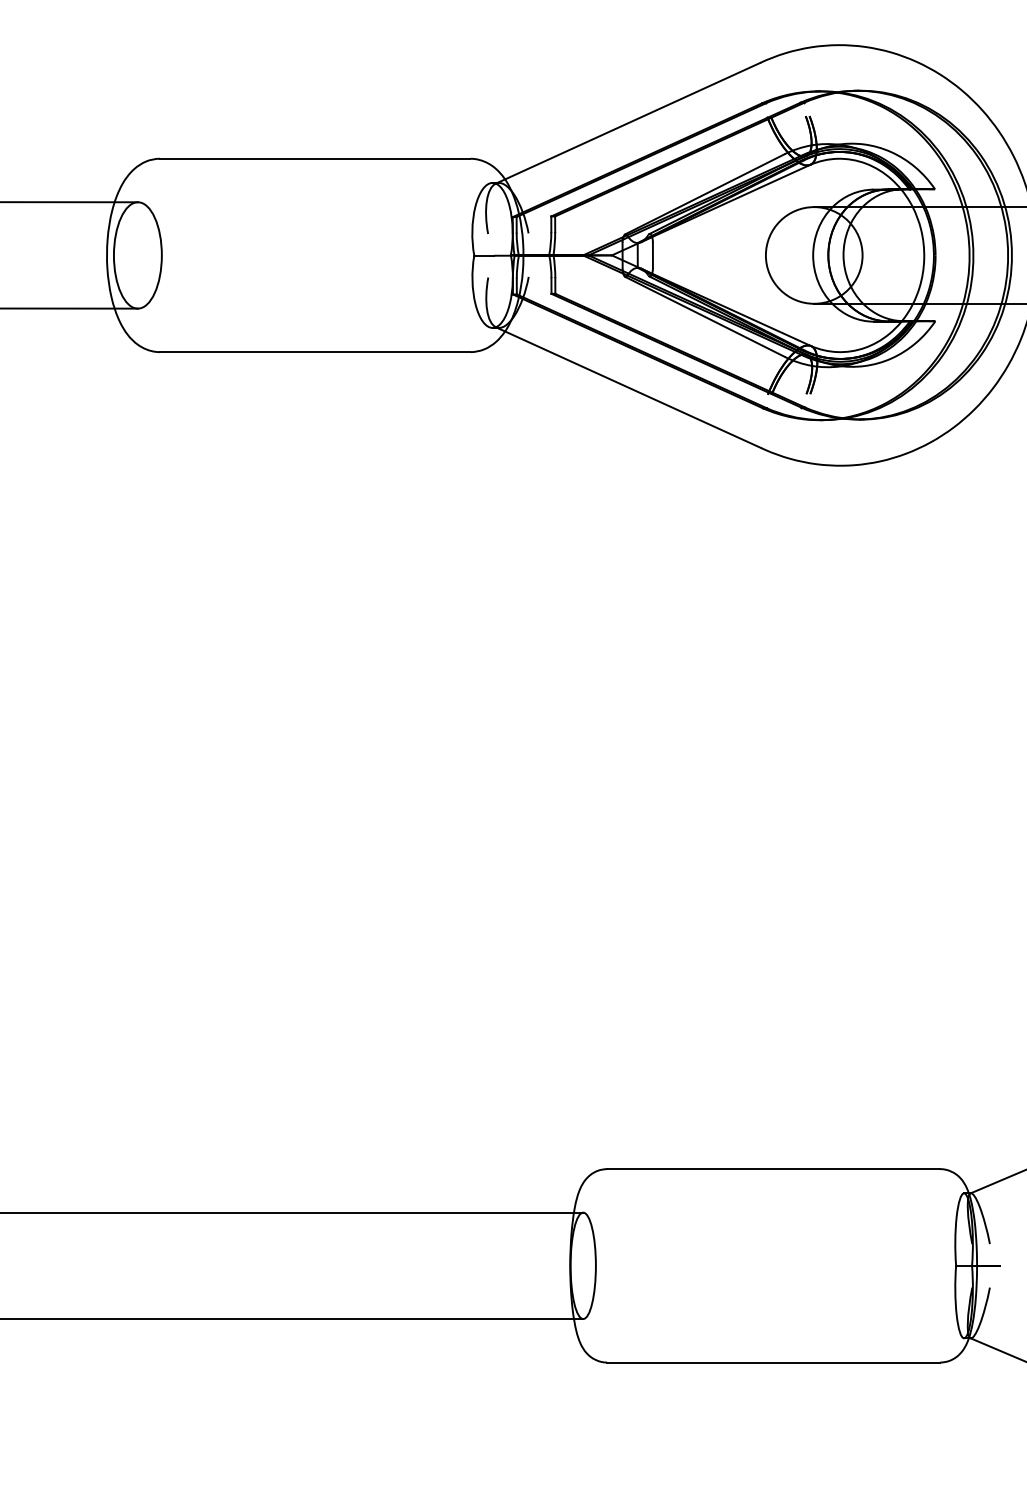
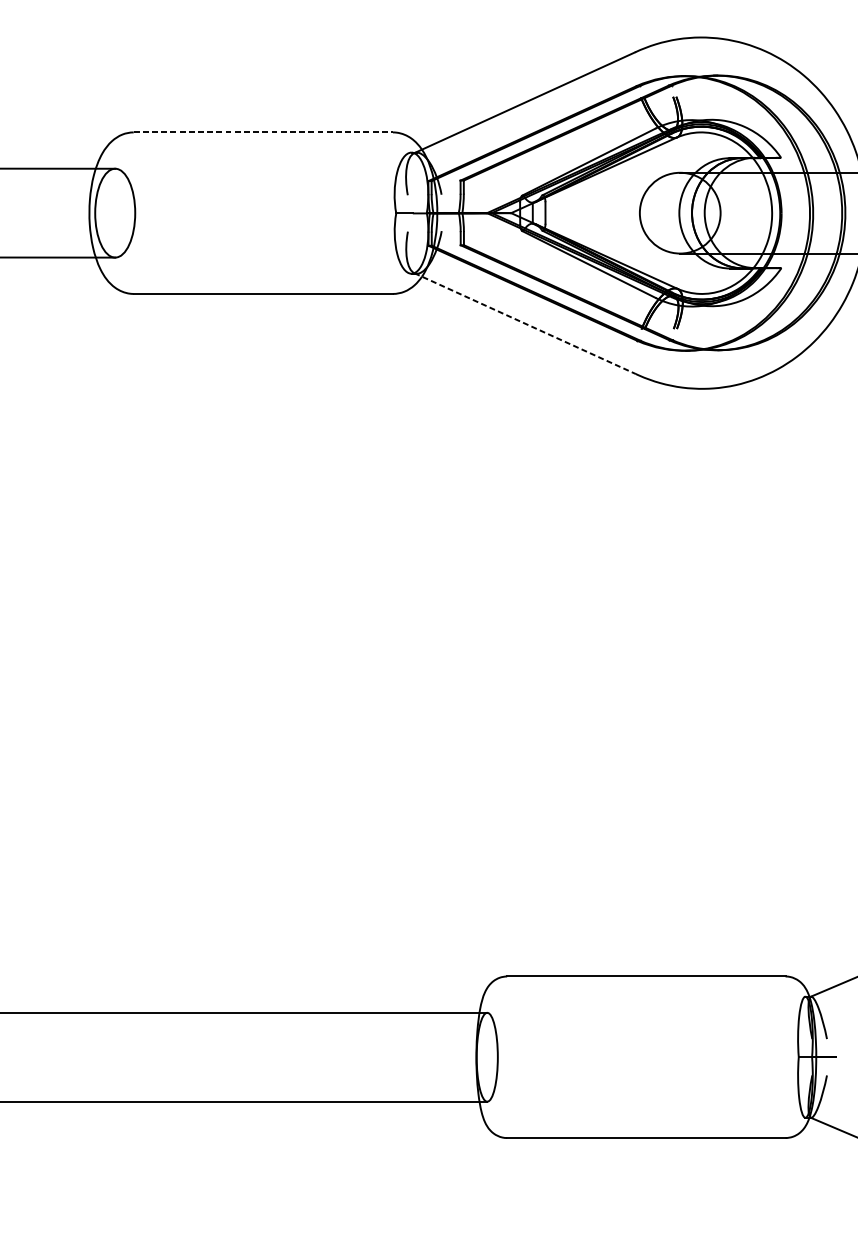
line: (315, 158) -> (263, 132), solid -> dashed
line: (628, 387) -> (525, 323), solid -> dashed

